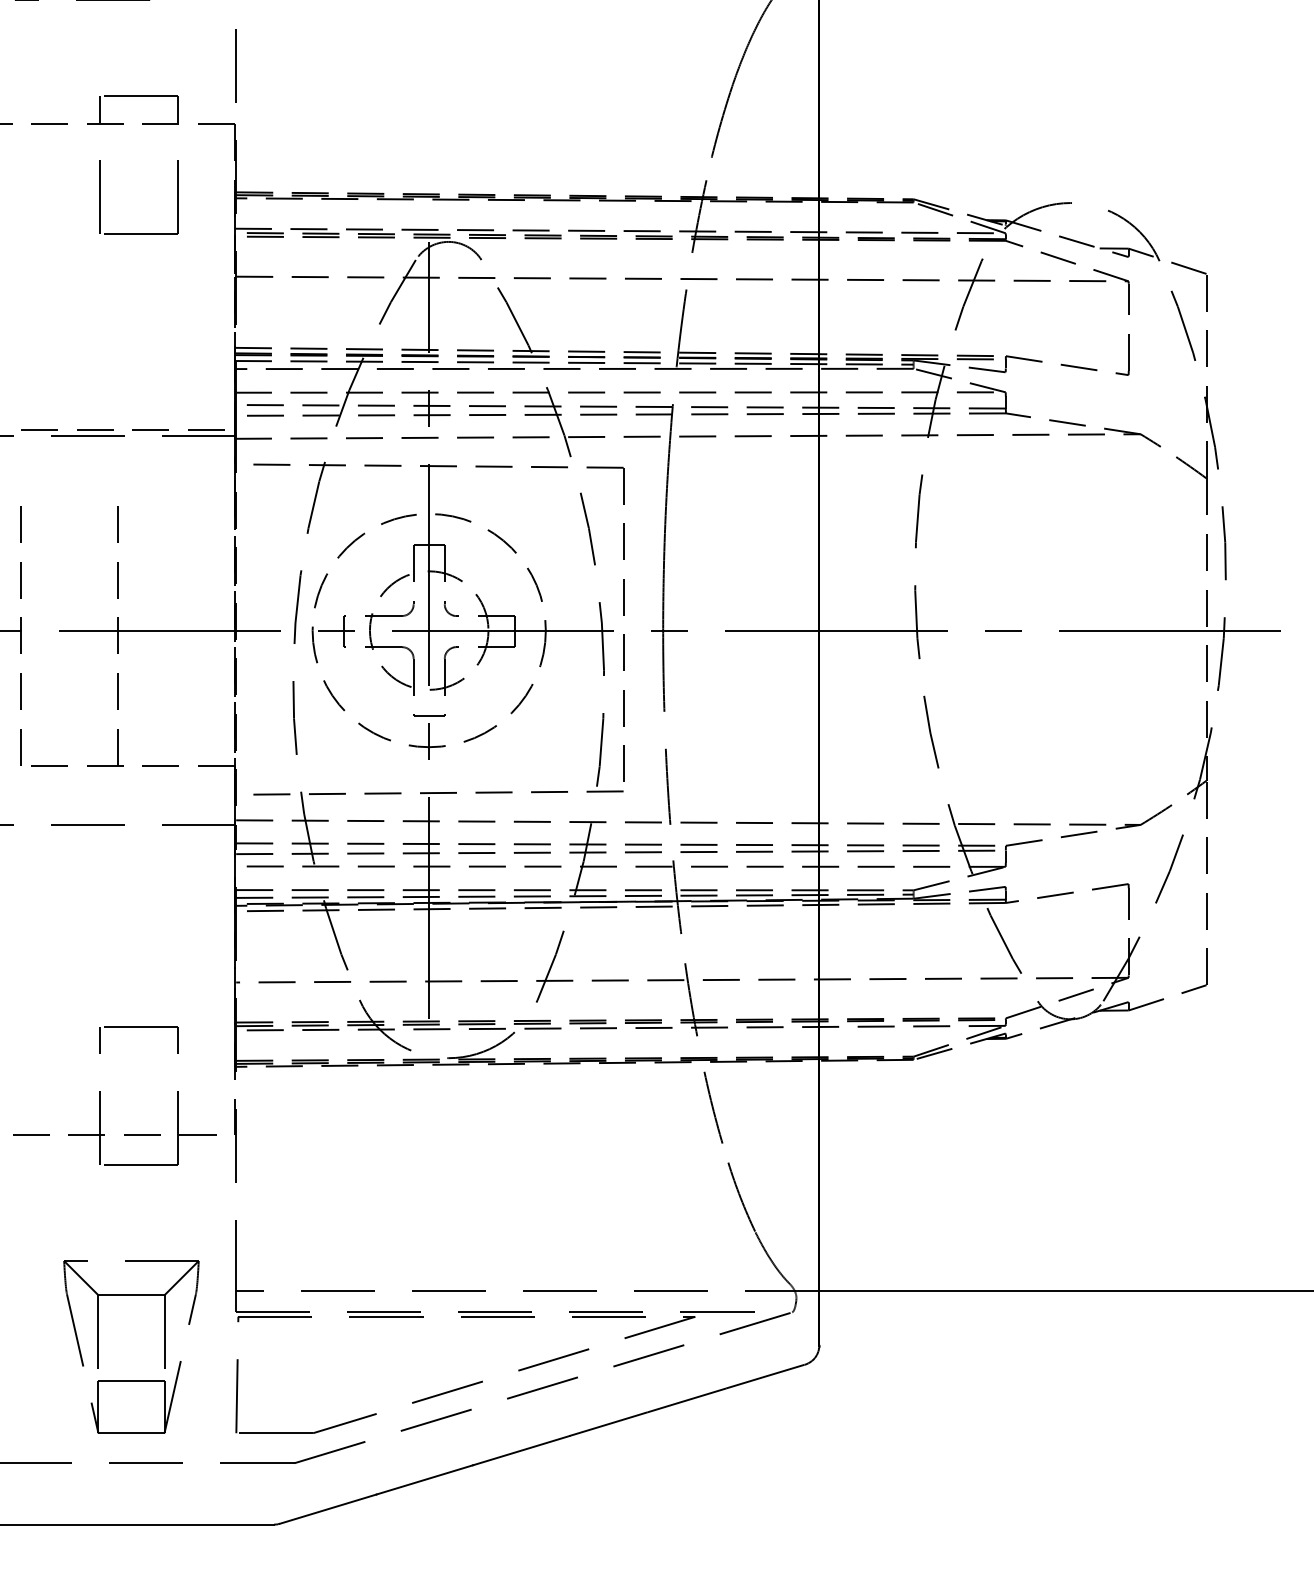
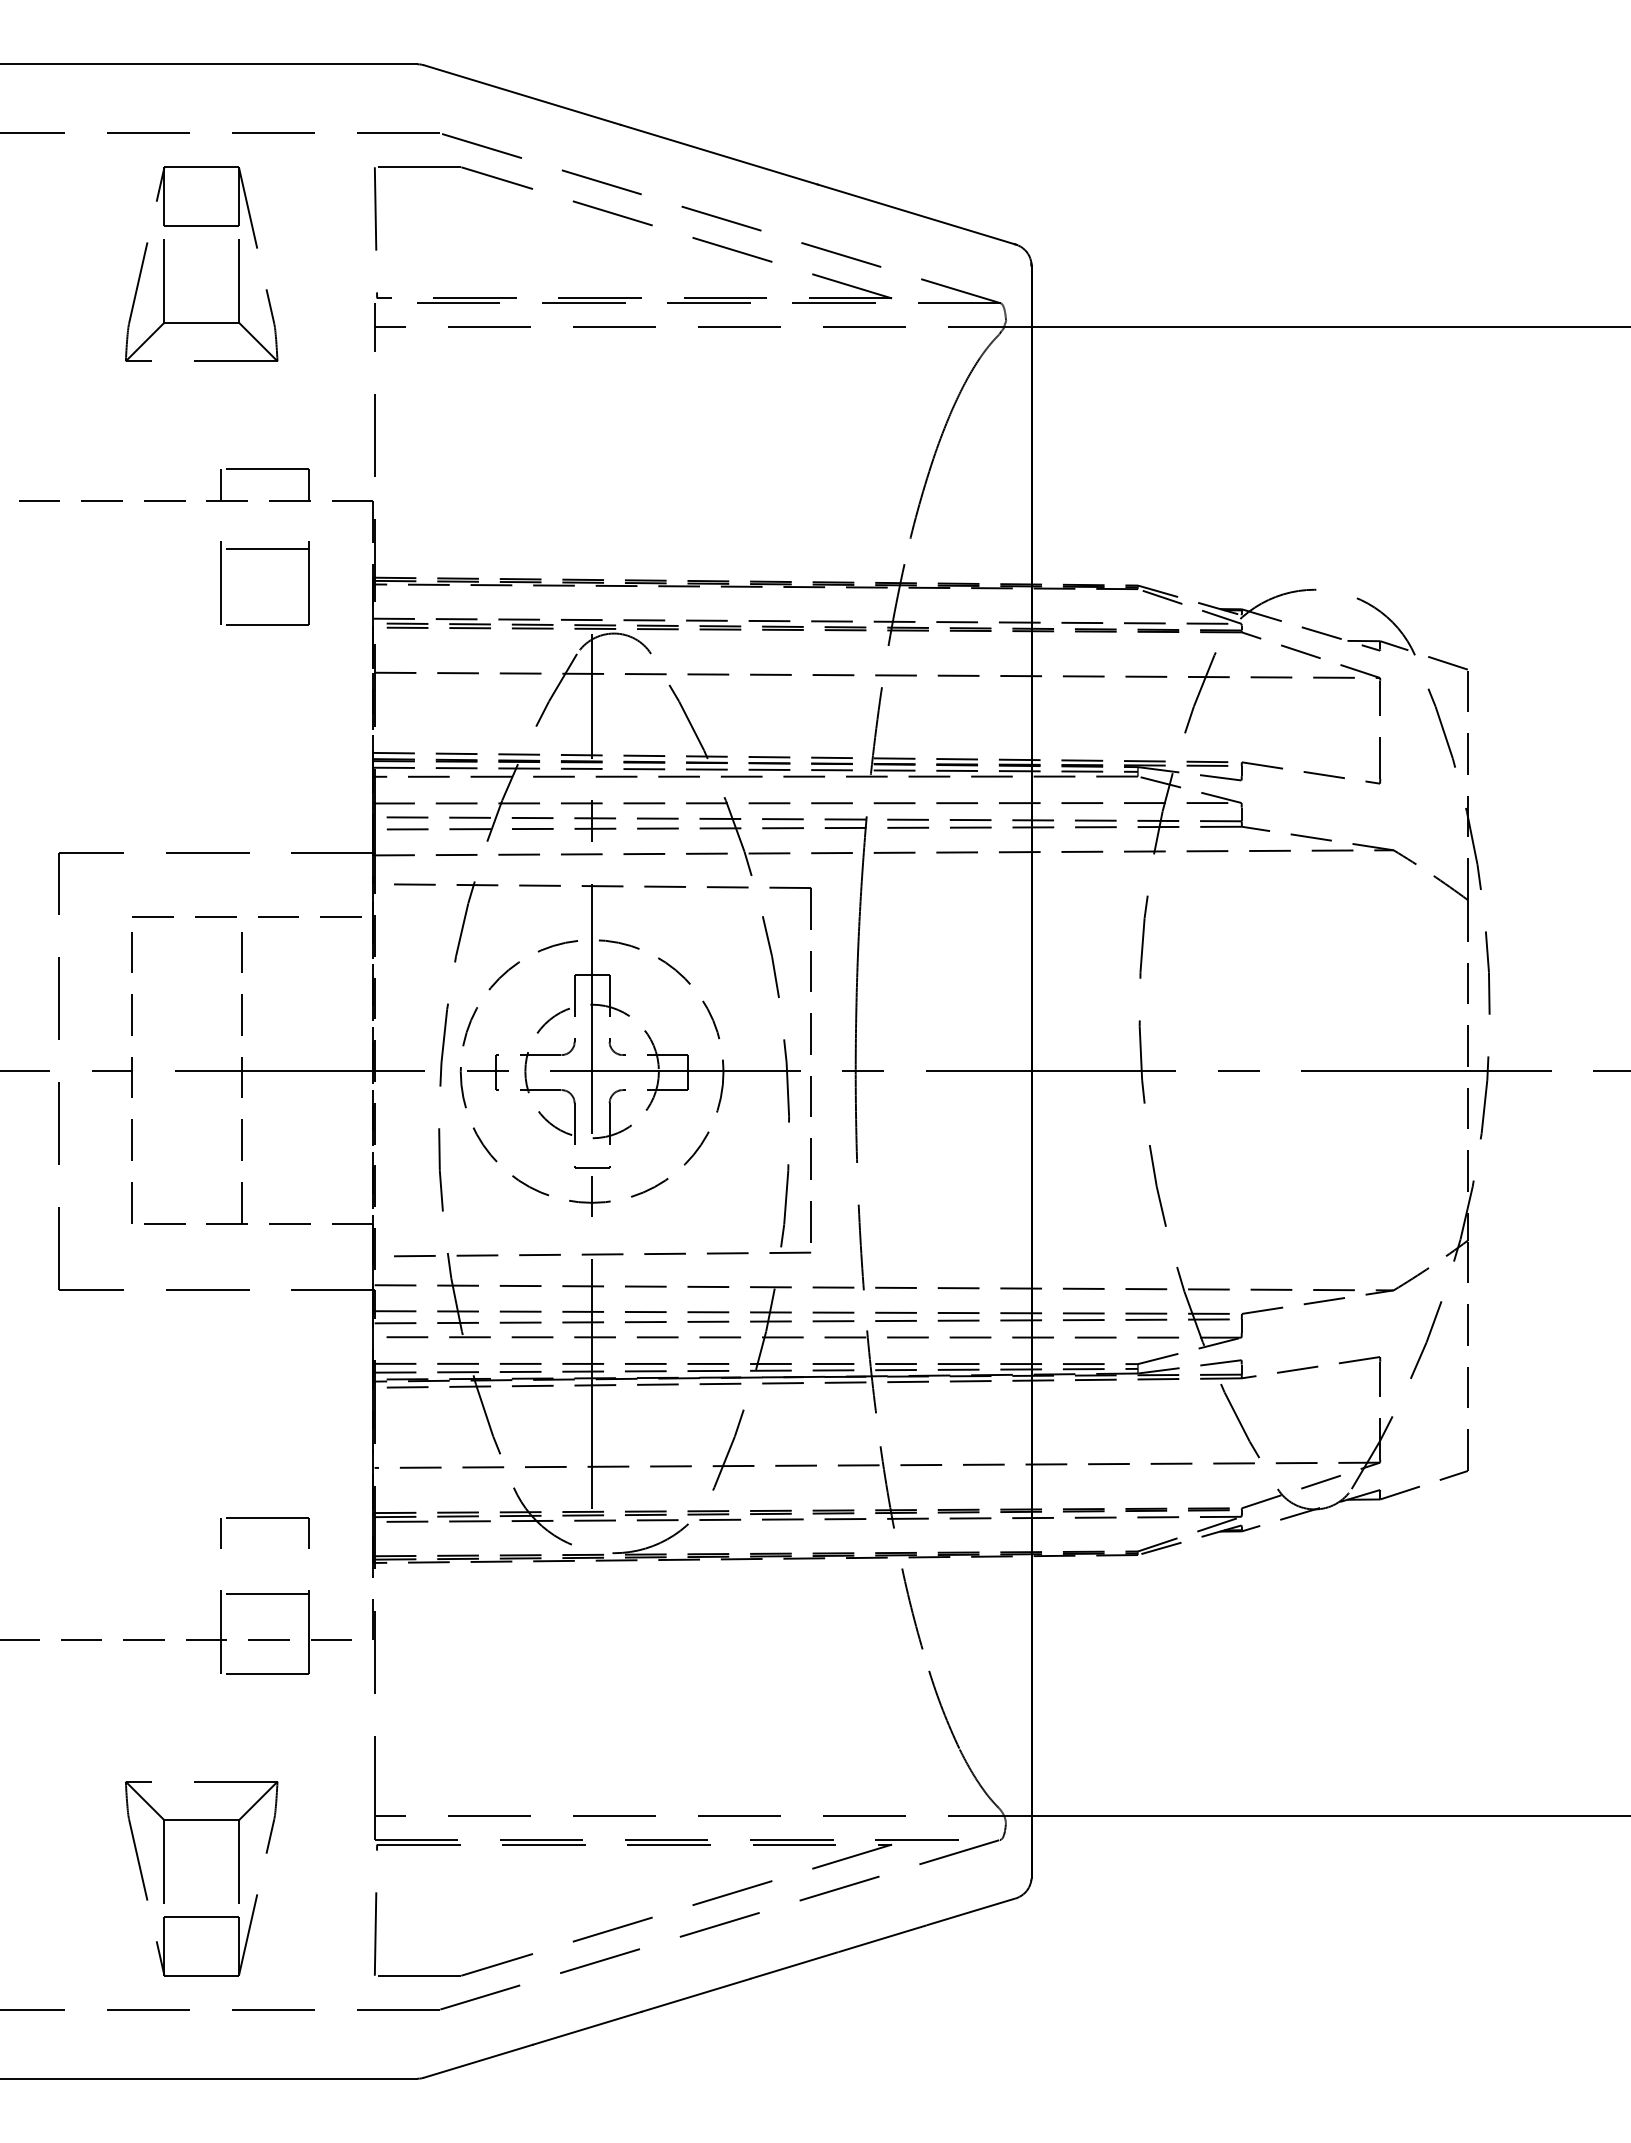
line: (138, 166) -> (264, 548), added
line: (113, 430) -> (236, 916), moved
line: (138, 1094) -> (264, 1594), added
part: (98, 1346) -> (164, 1878), moved

